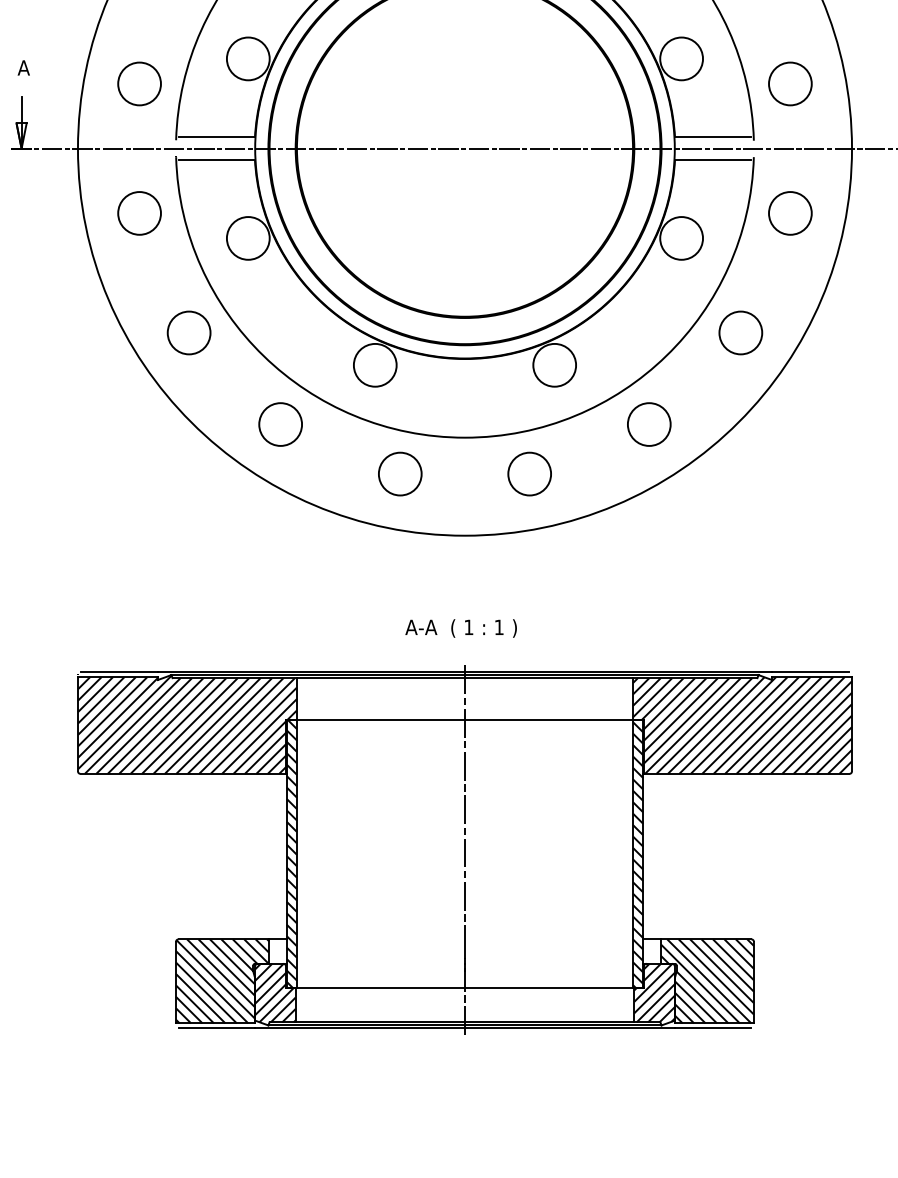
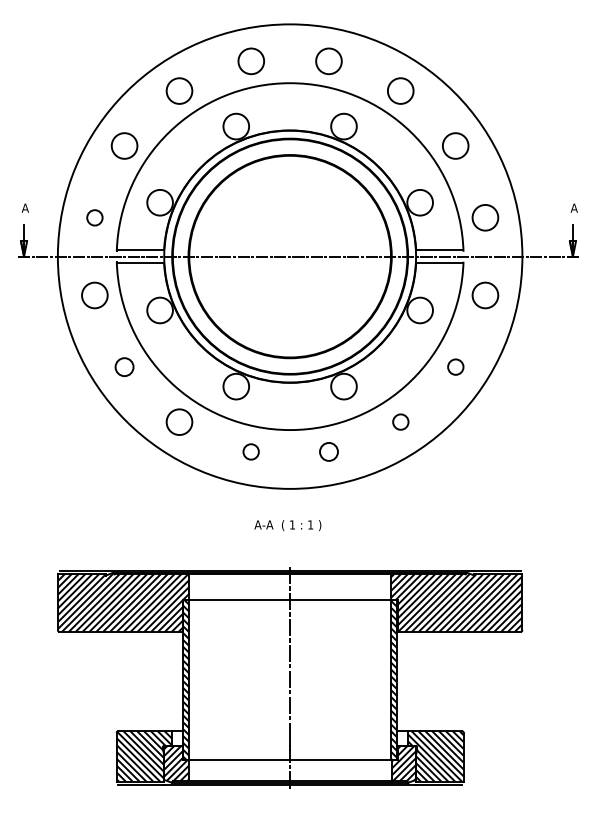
circle: (138, 83) -> (94, 217), size x0.6
circle: (188, 331) -> (124, 366), size x0.7
circle: (740, 331) -> (455, 366), size x0.6
circle: (648, 423) -> (400, 421), size x0.6
circle: (398, 473) -> (250, 451), size x0.6
circle: (528, 473) -> (328, 451), size x0.7
text: (460, 628) -> (287, 525), moved

